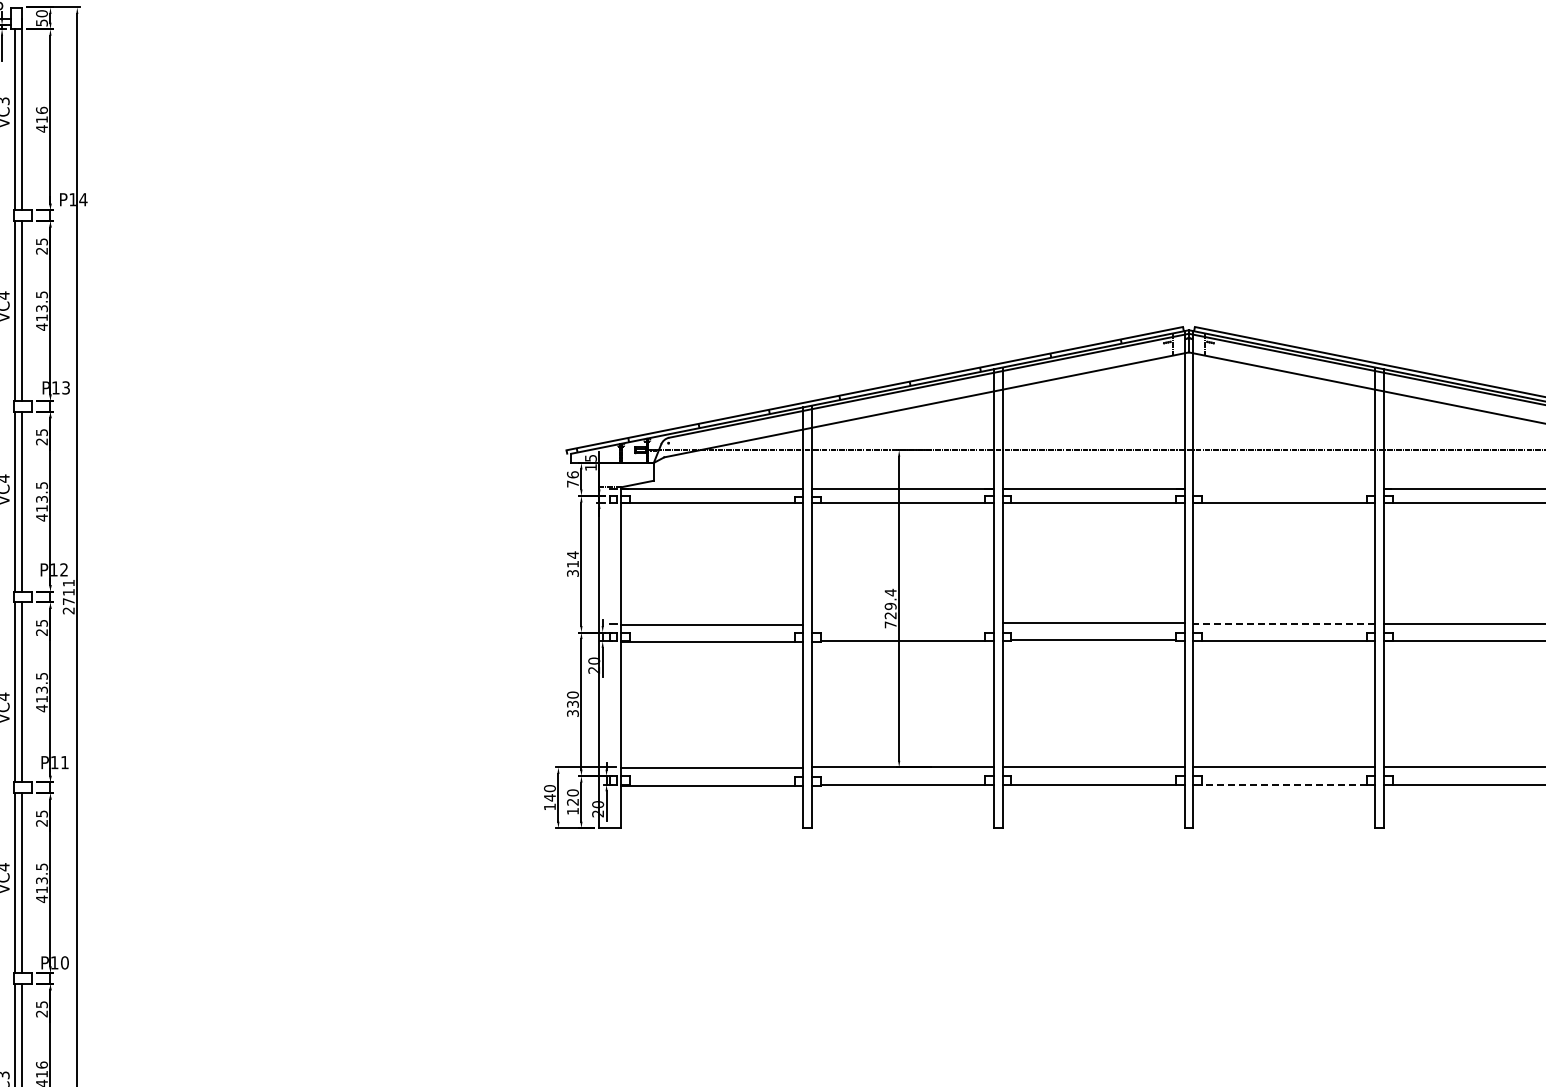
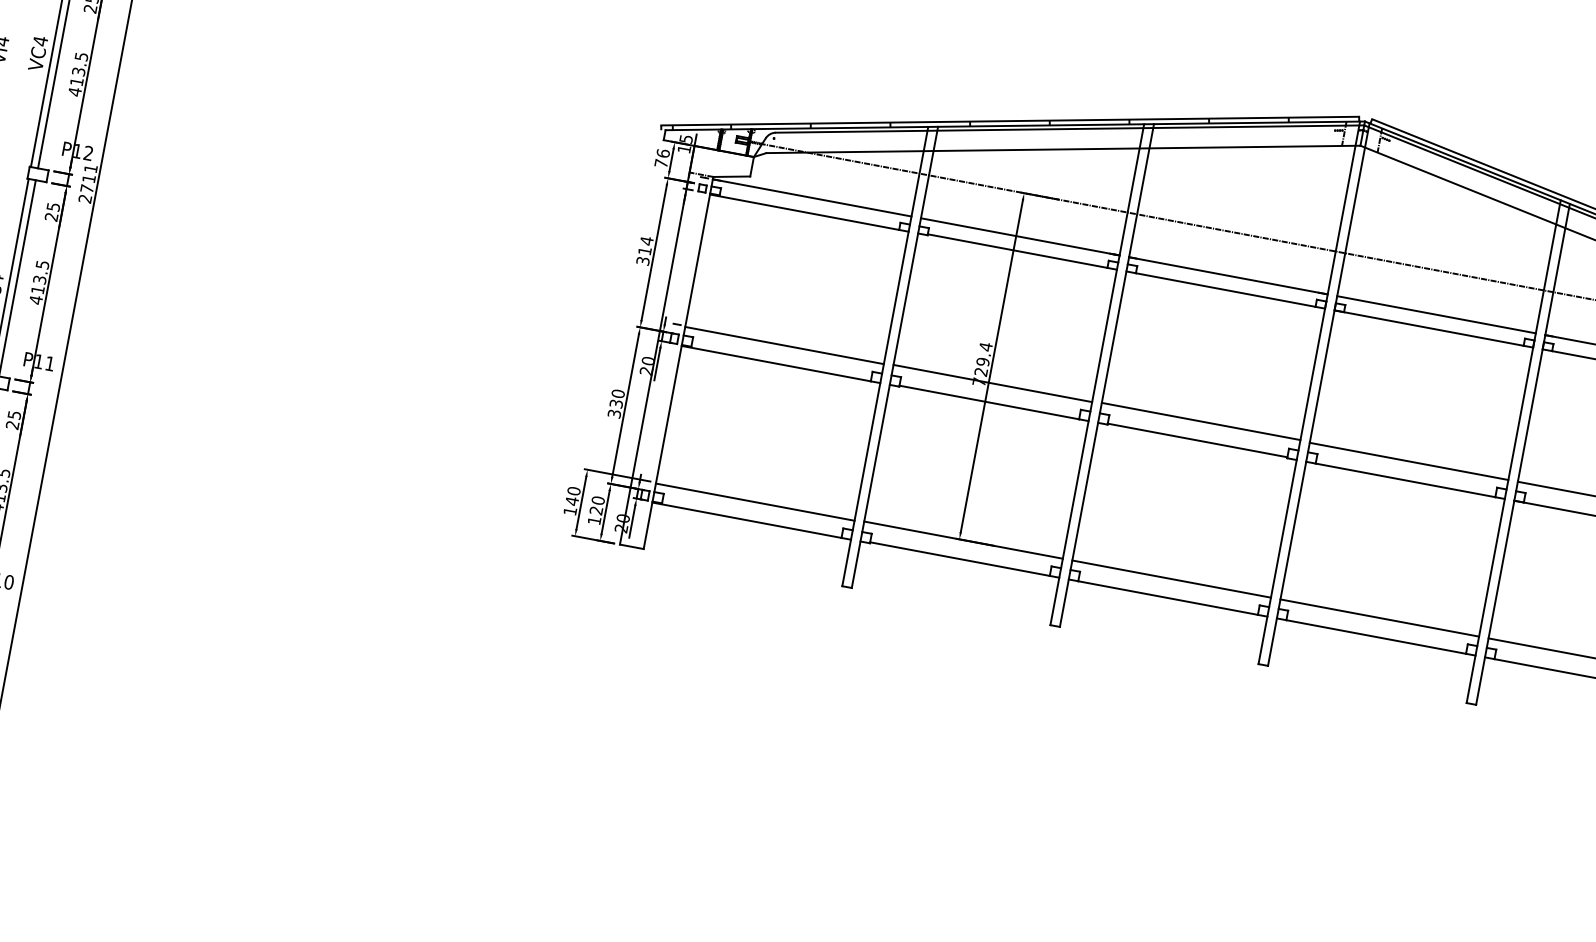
line: (1284, 489) -> (1436, 314), added
line: (902, 623) -> (992, 383), added
line: (1283, 623) -> (1408, 460), dashed -> solid
line: (1283, 784) -> (1375, 636), dashed -> solid

